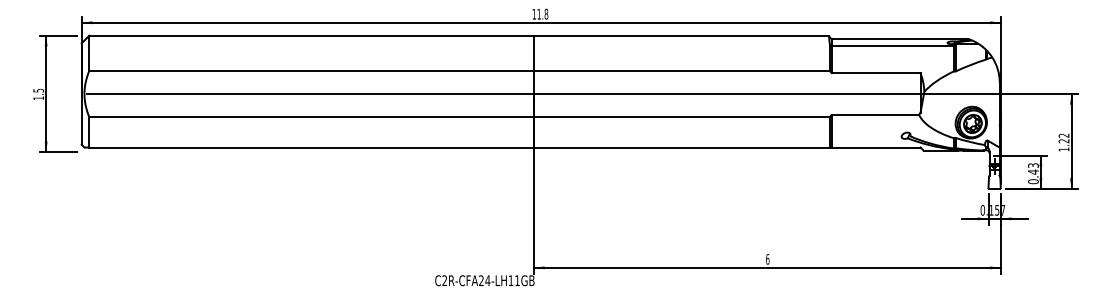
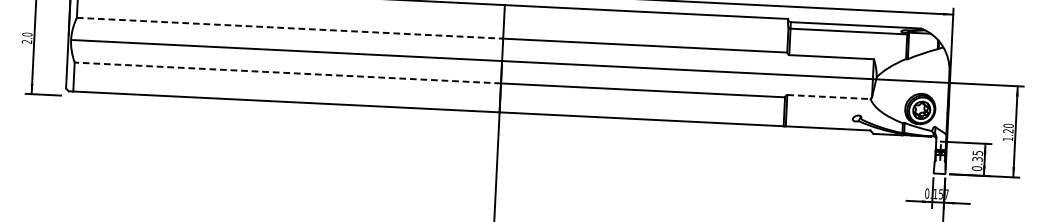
line: (312, 70) -> (290, 28), solid -> dashed
text: (38, 94) -> (27, 38), 1.5 -> 2.0
line: (876, 114) -> (829, 96), solid -> dashed
line: (311, 117) -> (287, 73), solid -> dashed
text: (1063, 135) -> (1008, 125), 1.22 -> 1.20
text: (1033, 168) -> (977, 155), 0.43 -> 0.35

